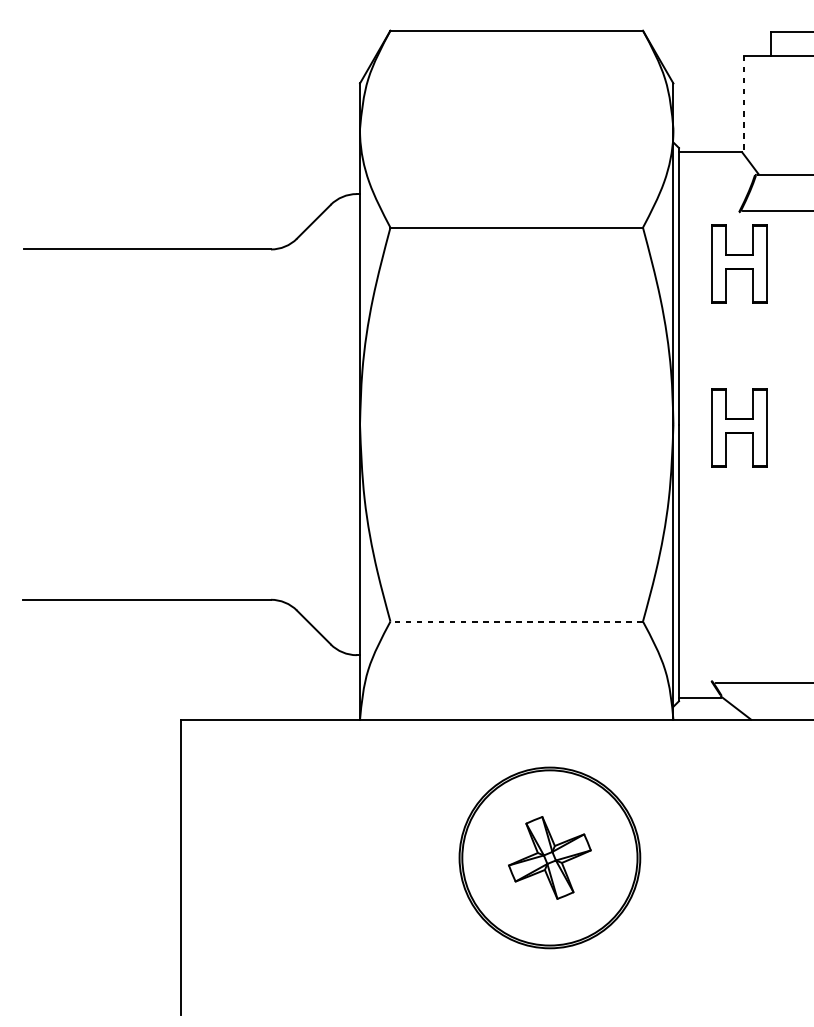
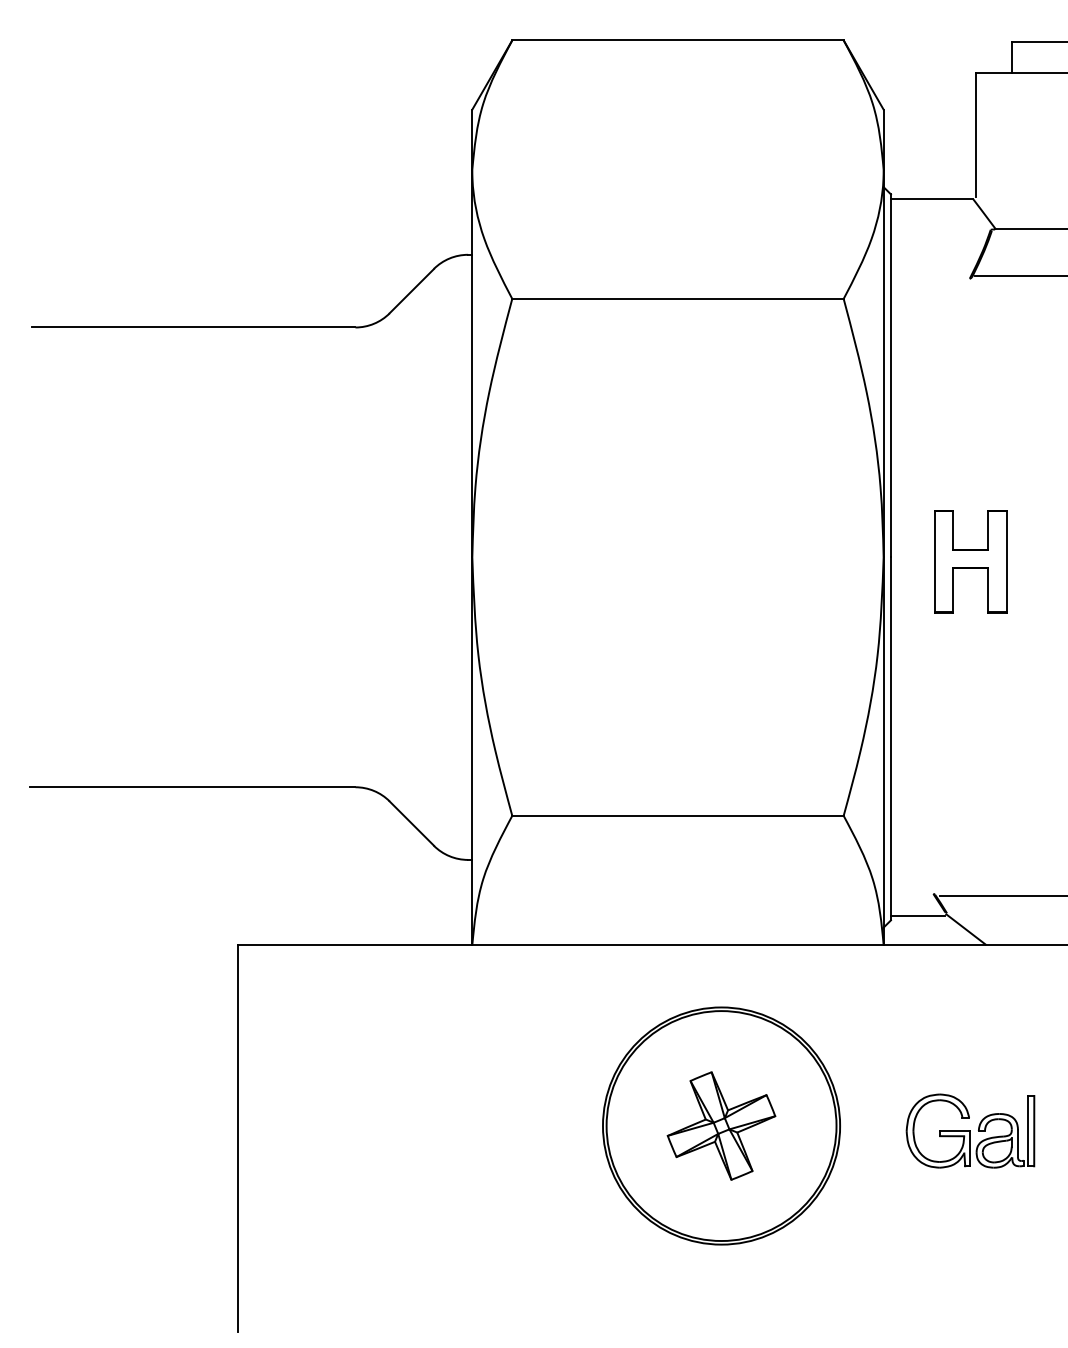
line: (743, 103) -> (975, 135), dashed -> solid
part: (739, 263) -> (970, 346), removed
line: (516, 621) -> (677, 815), dashed -> solid
part: (739, 861) -> (970, 1130), added

